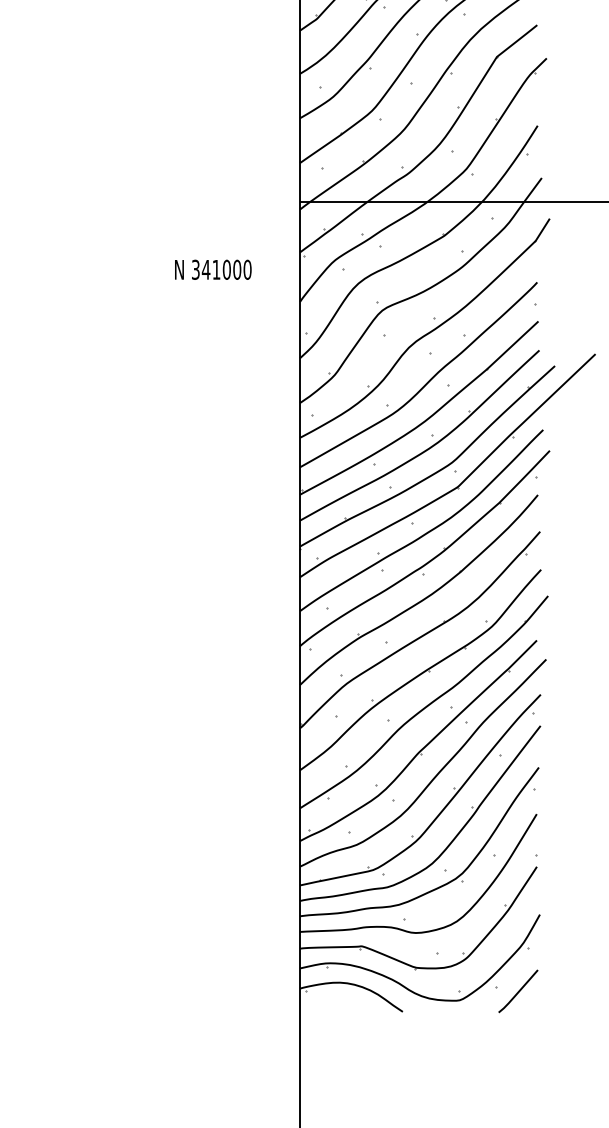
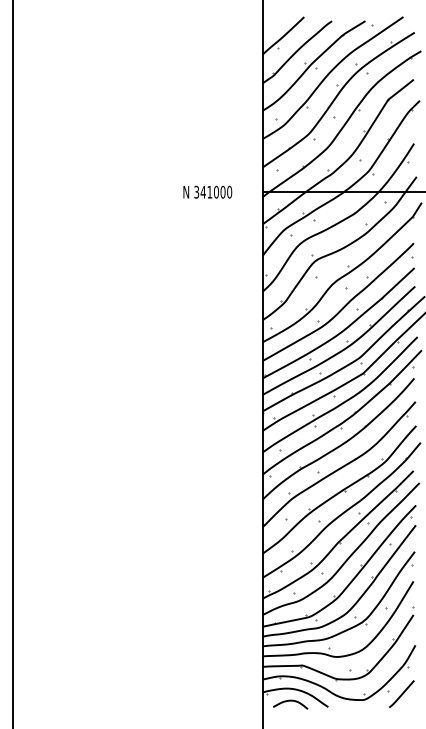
text: (212, 268) -> (207, 191), moved
curve: (343, 1002) -> (290, 701), added

